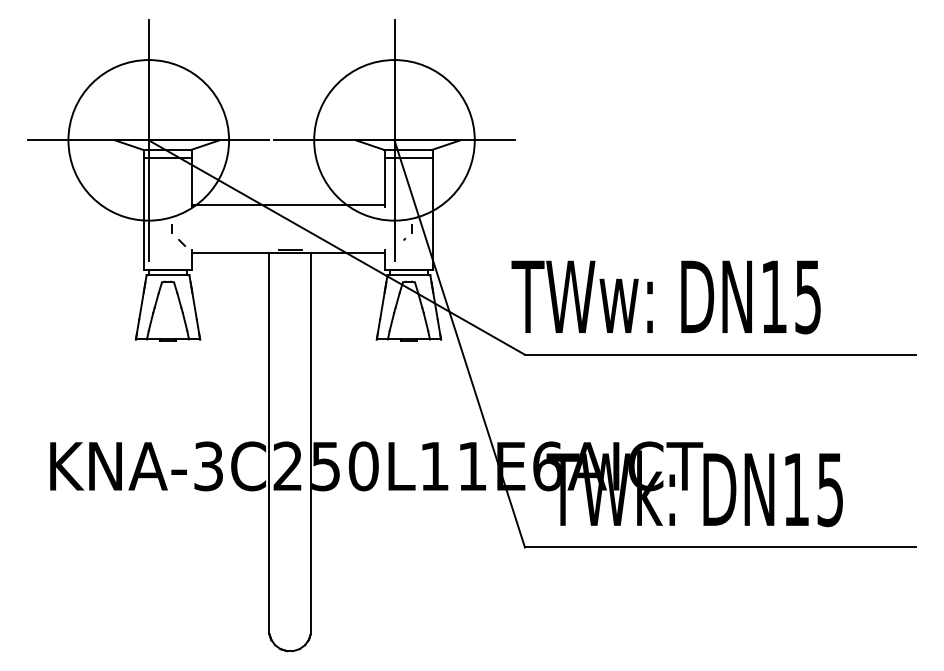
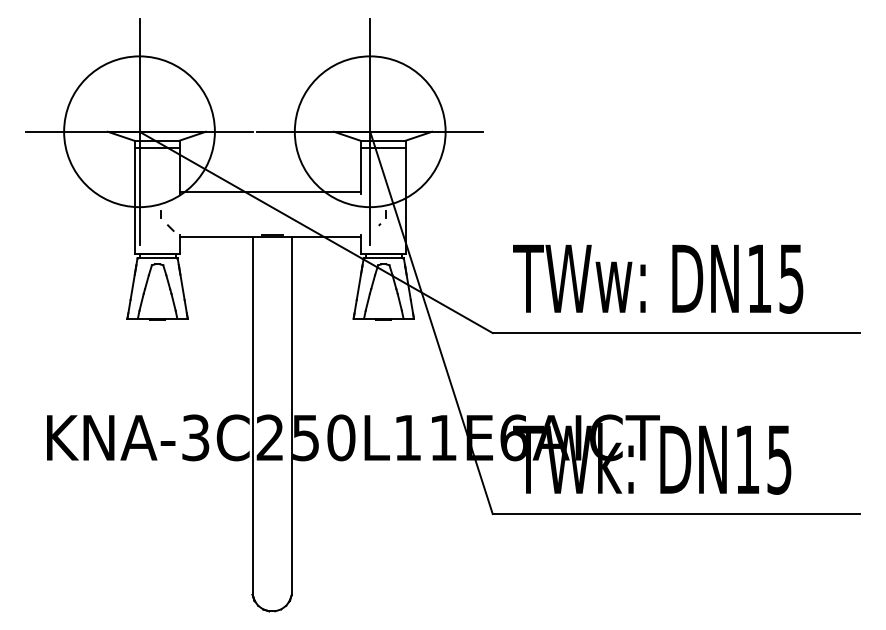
text: (665, 297) -> (657, 279), moved

